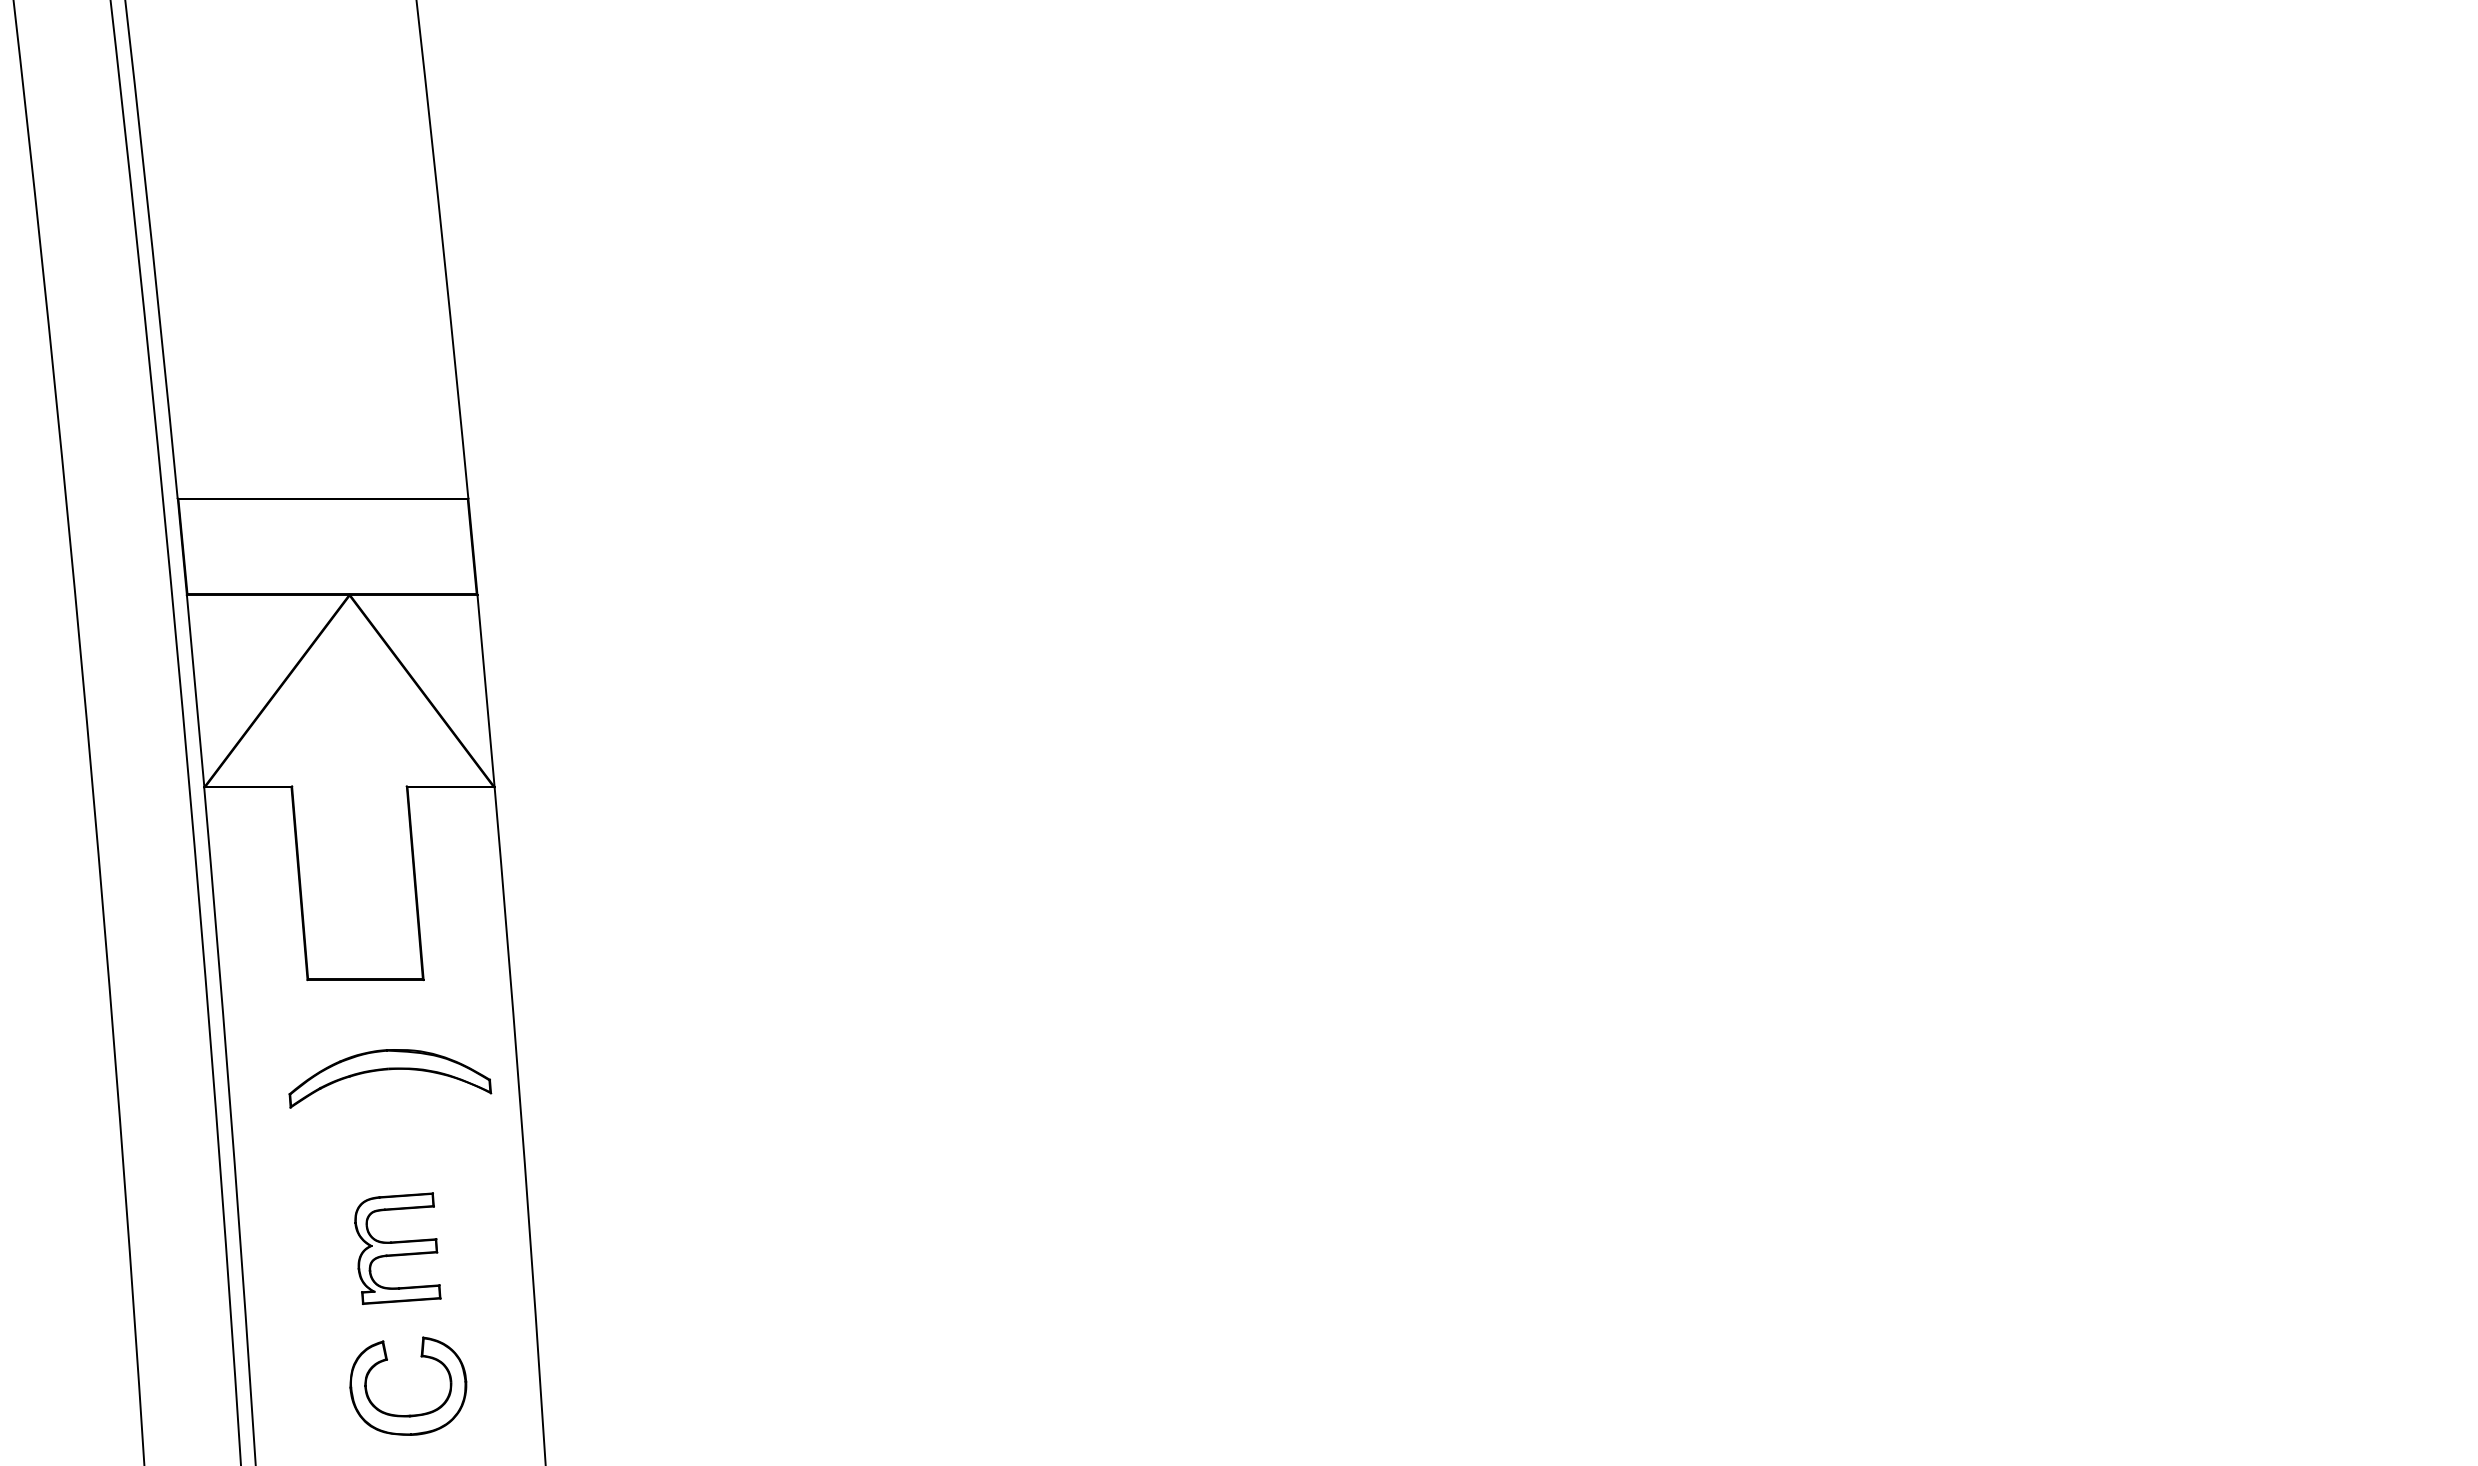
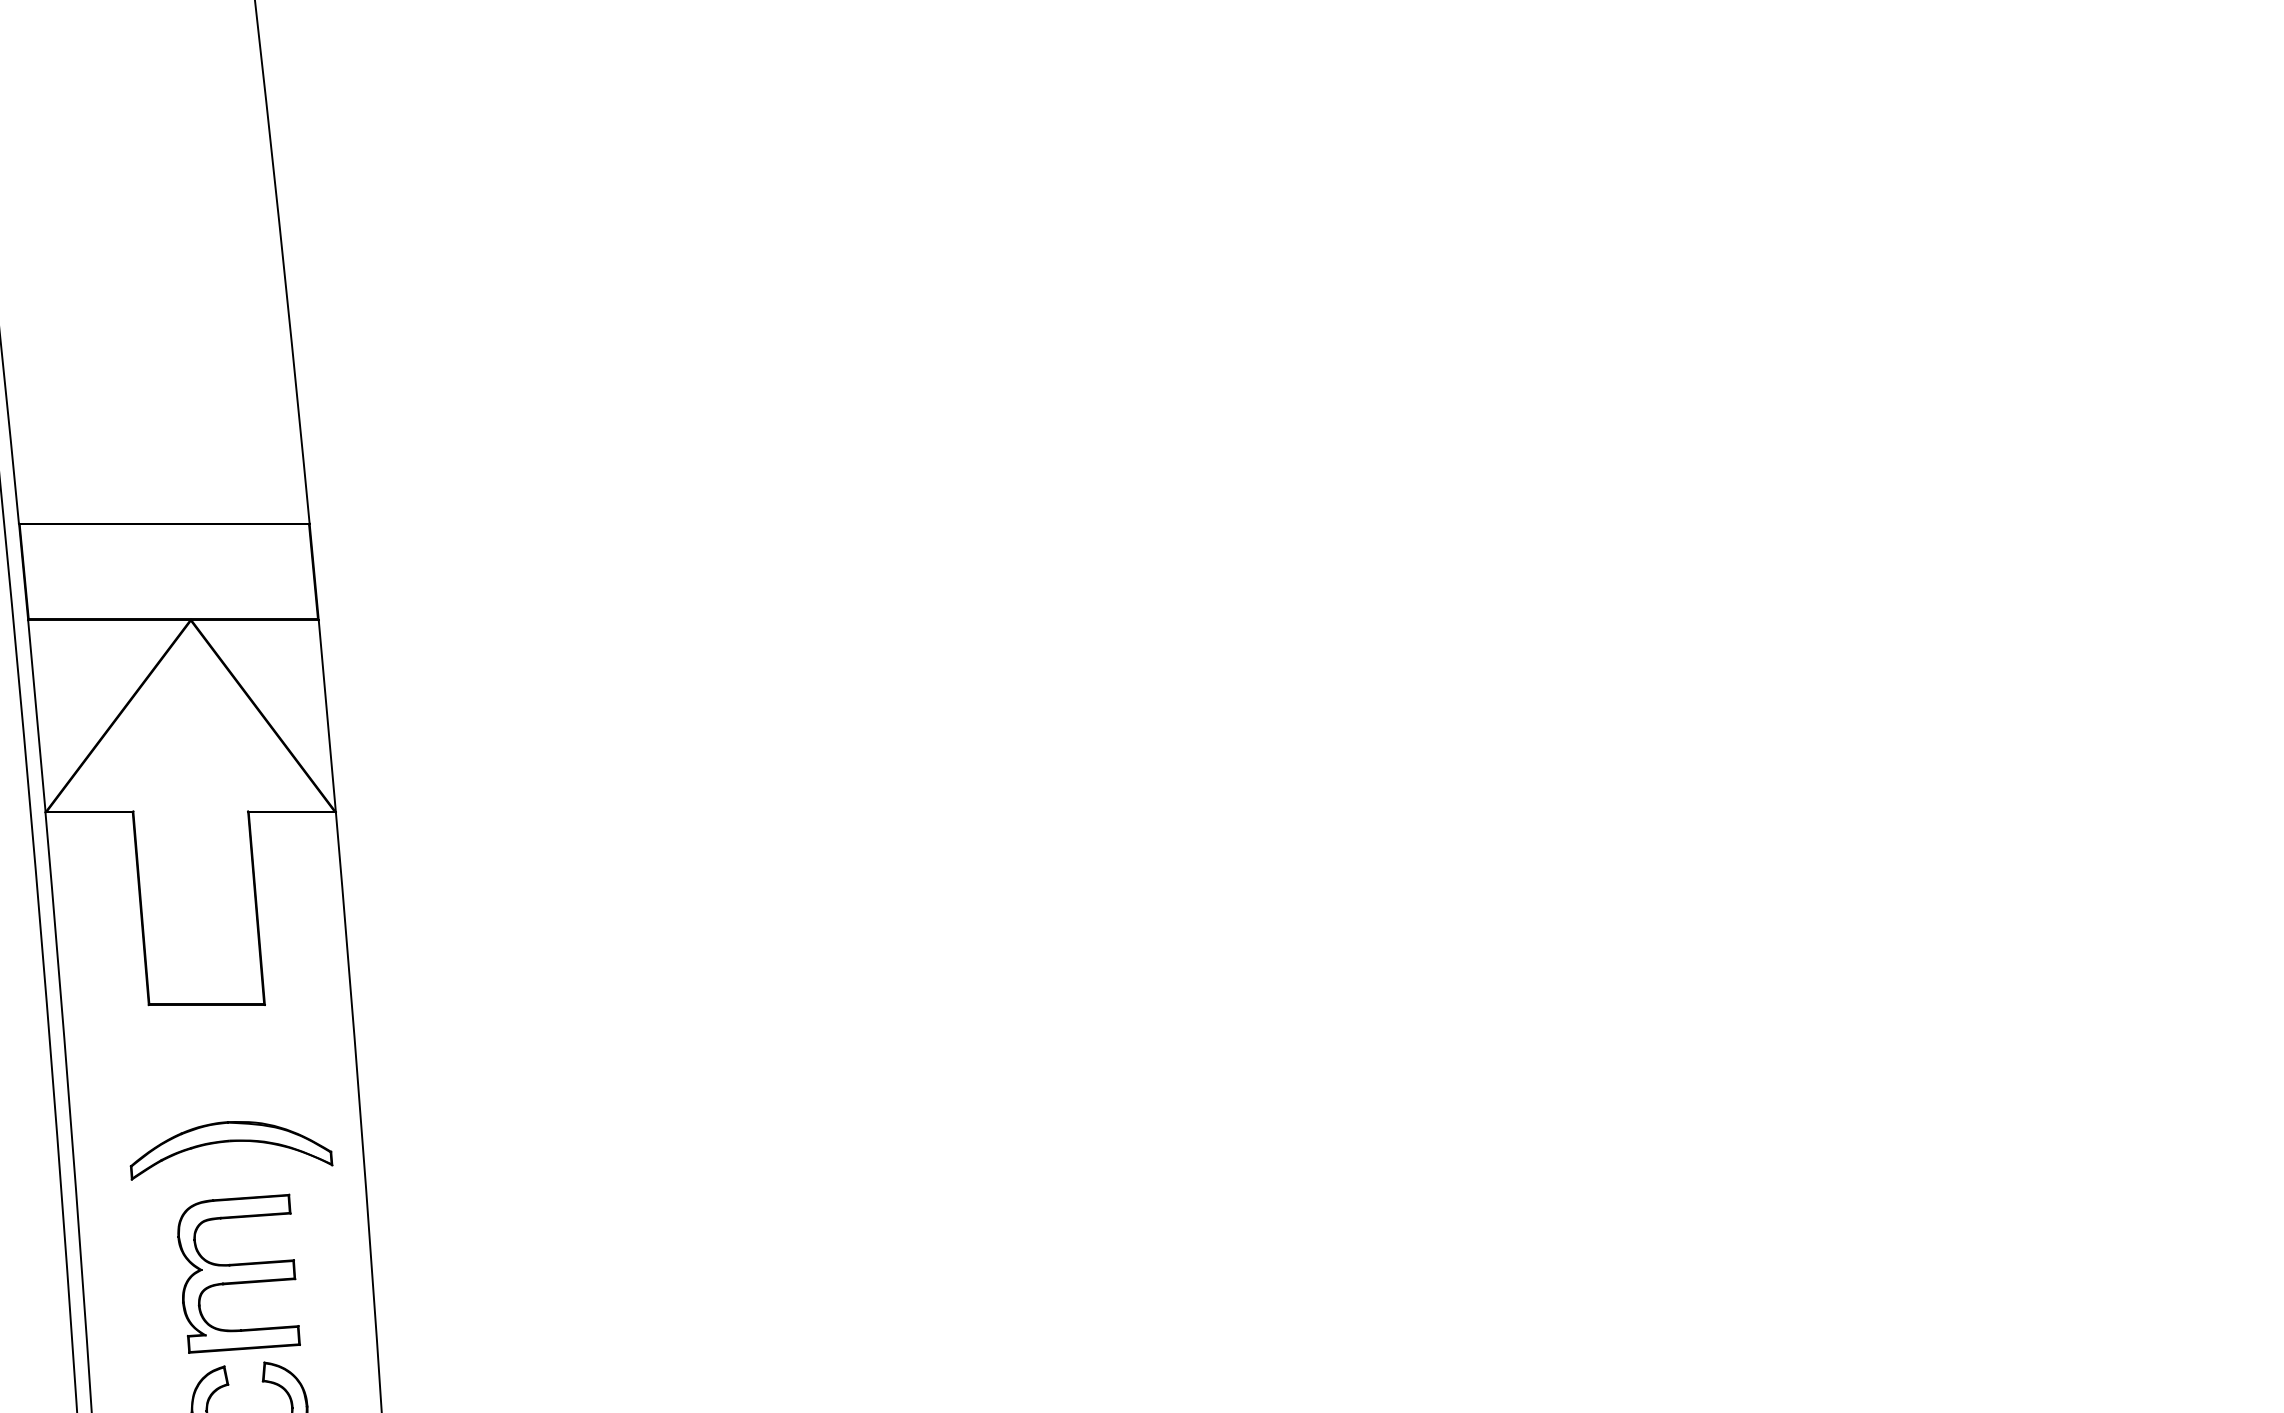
part: (390, 1070) -> (231, 1142), moved
part: (397, 1248) -> (238, 1273), size x1.43

